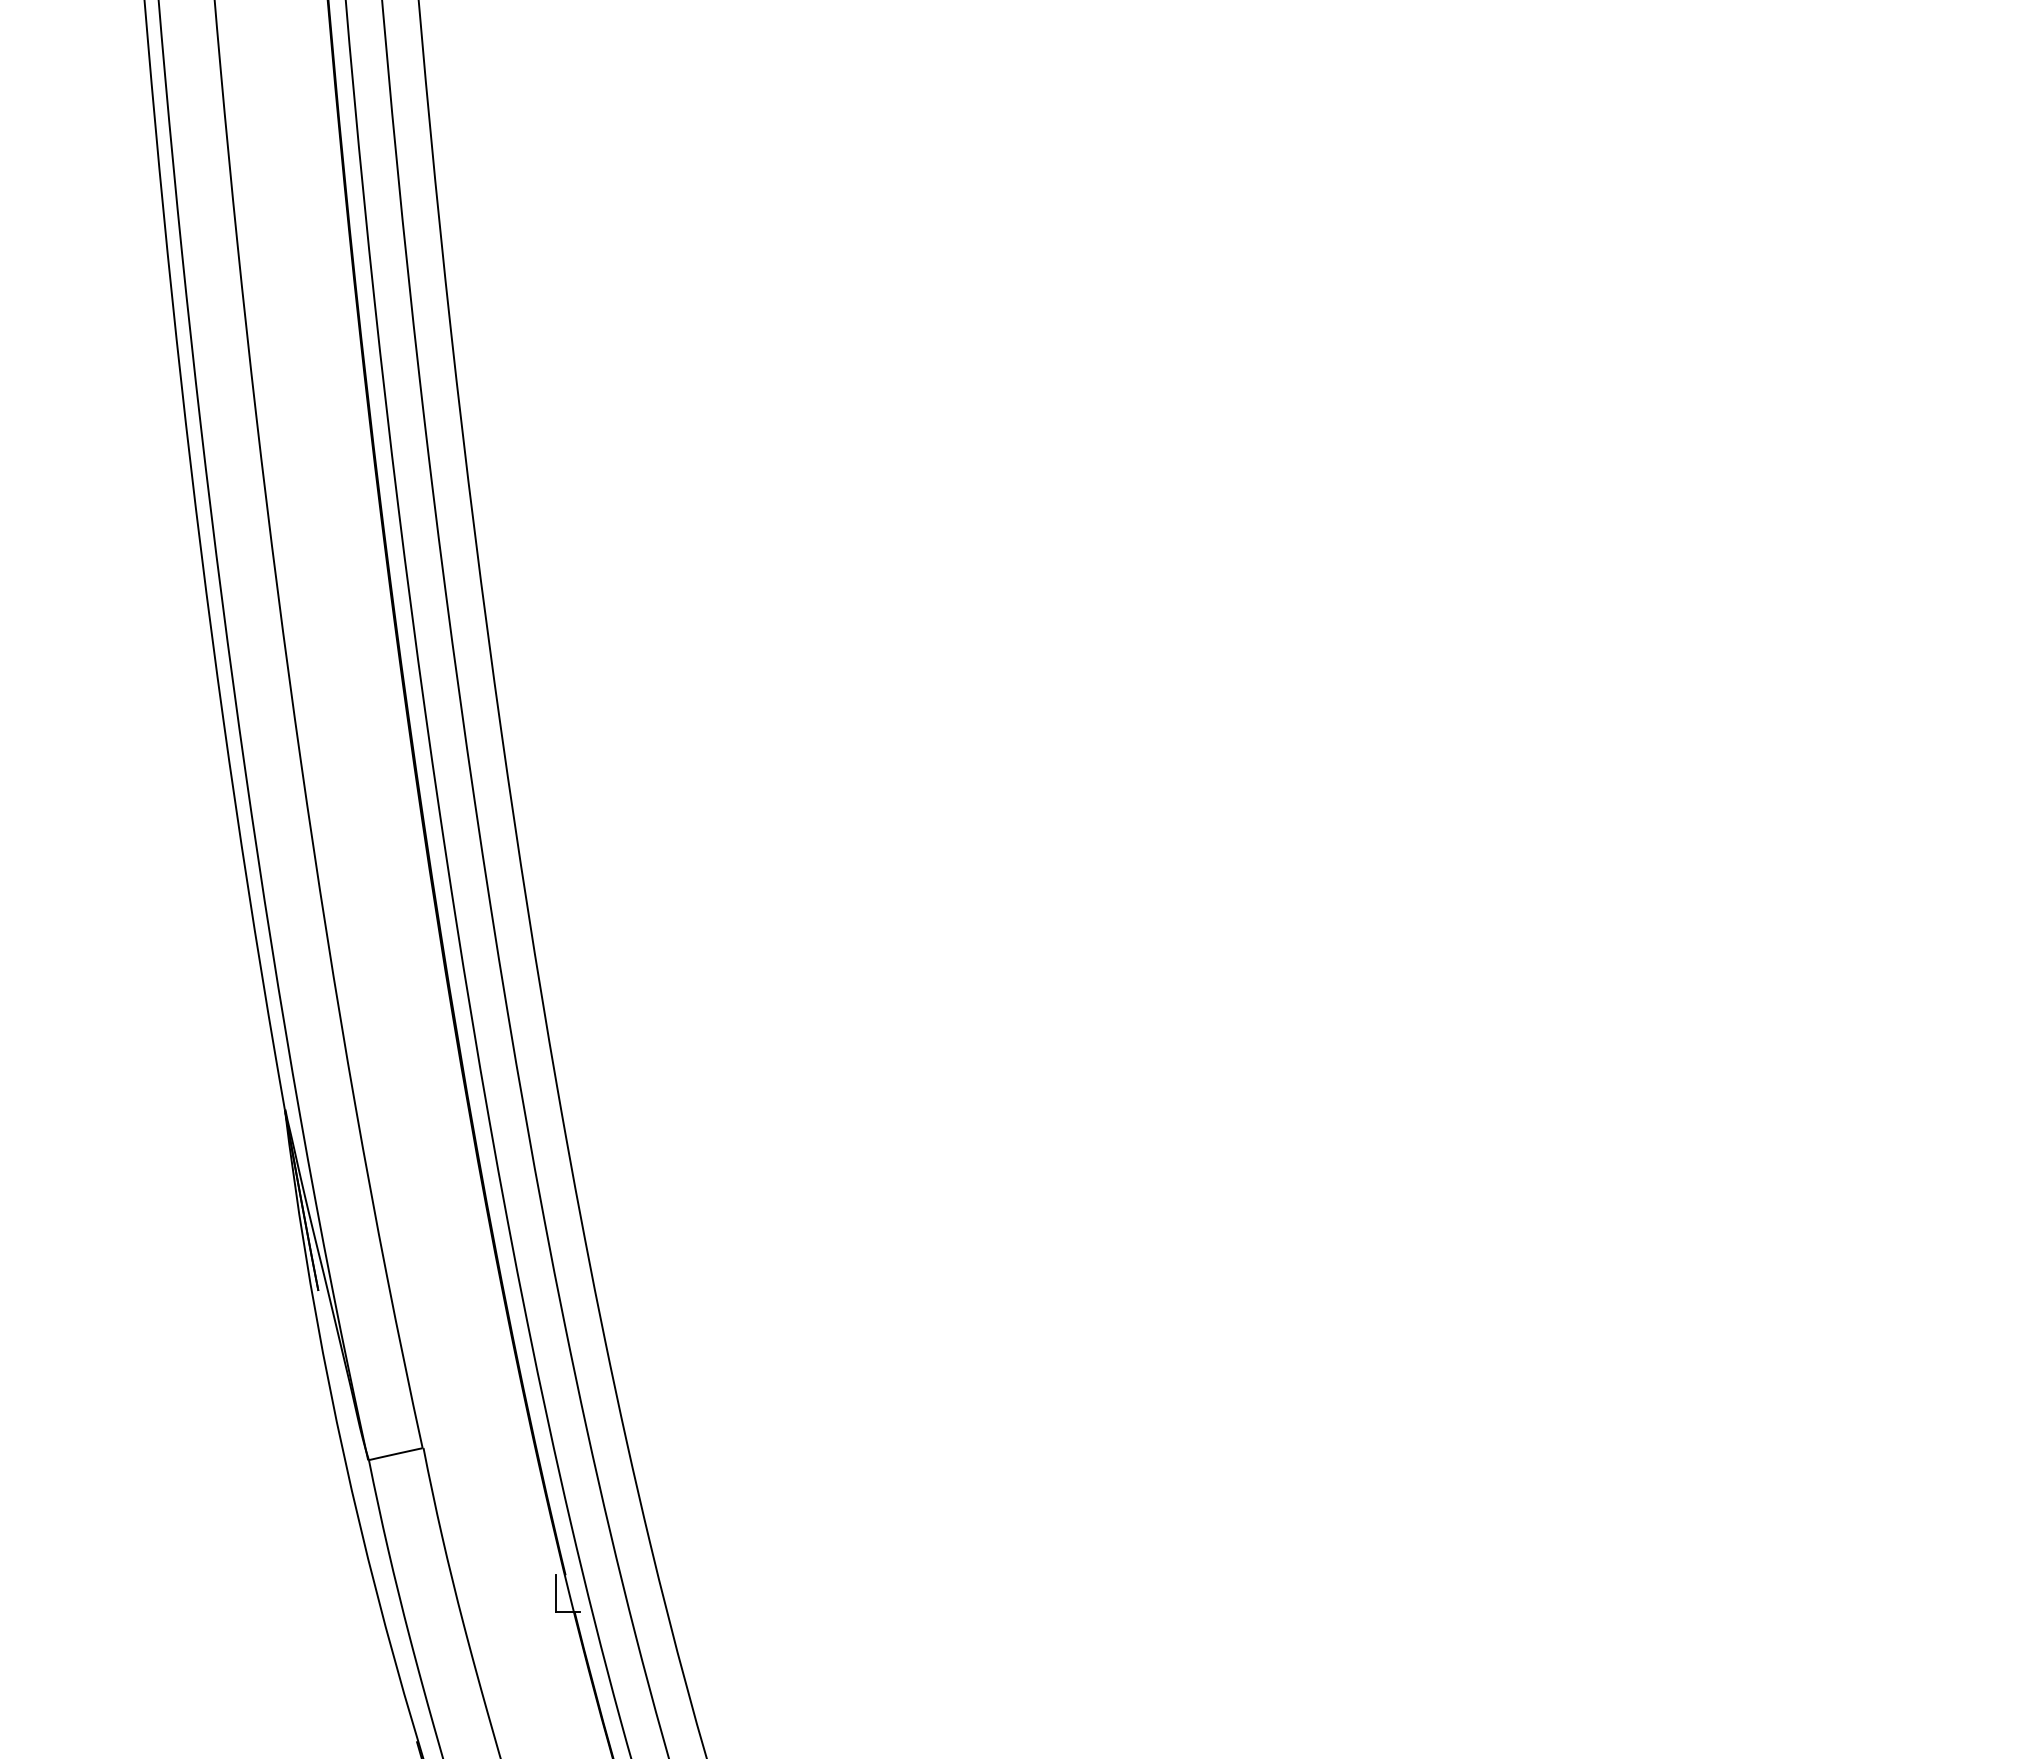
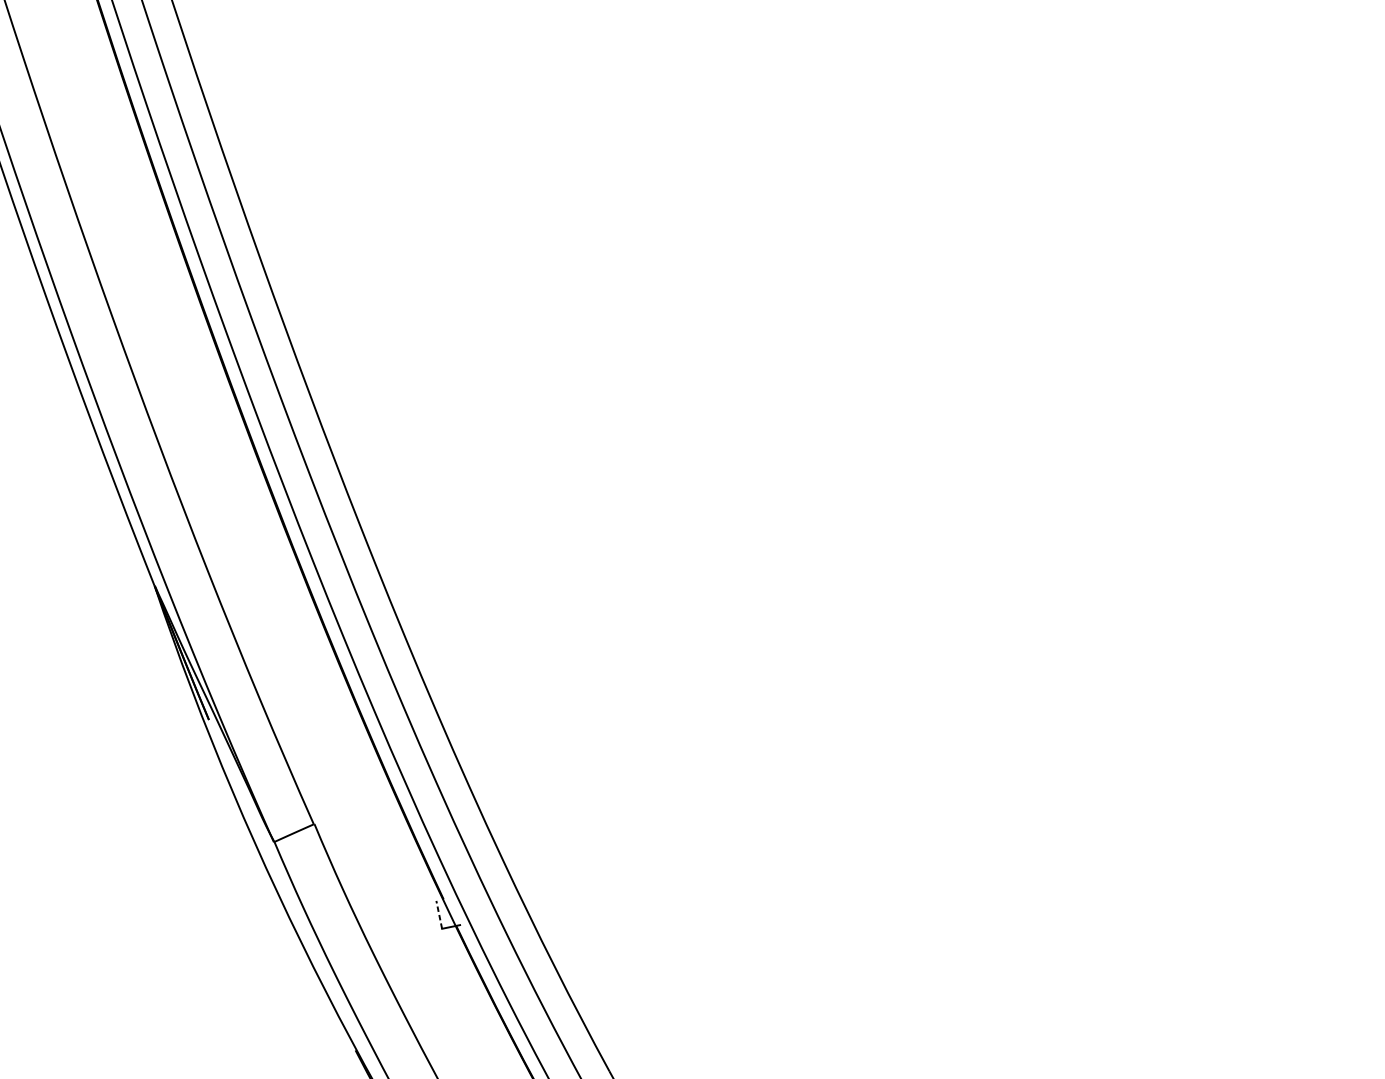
line: (556, 1592) -> (439, 914), solid -> dashed

